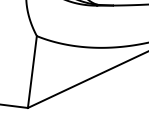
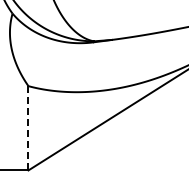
line: (32, 71) -> (28, 127), solid -> dashed

